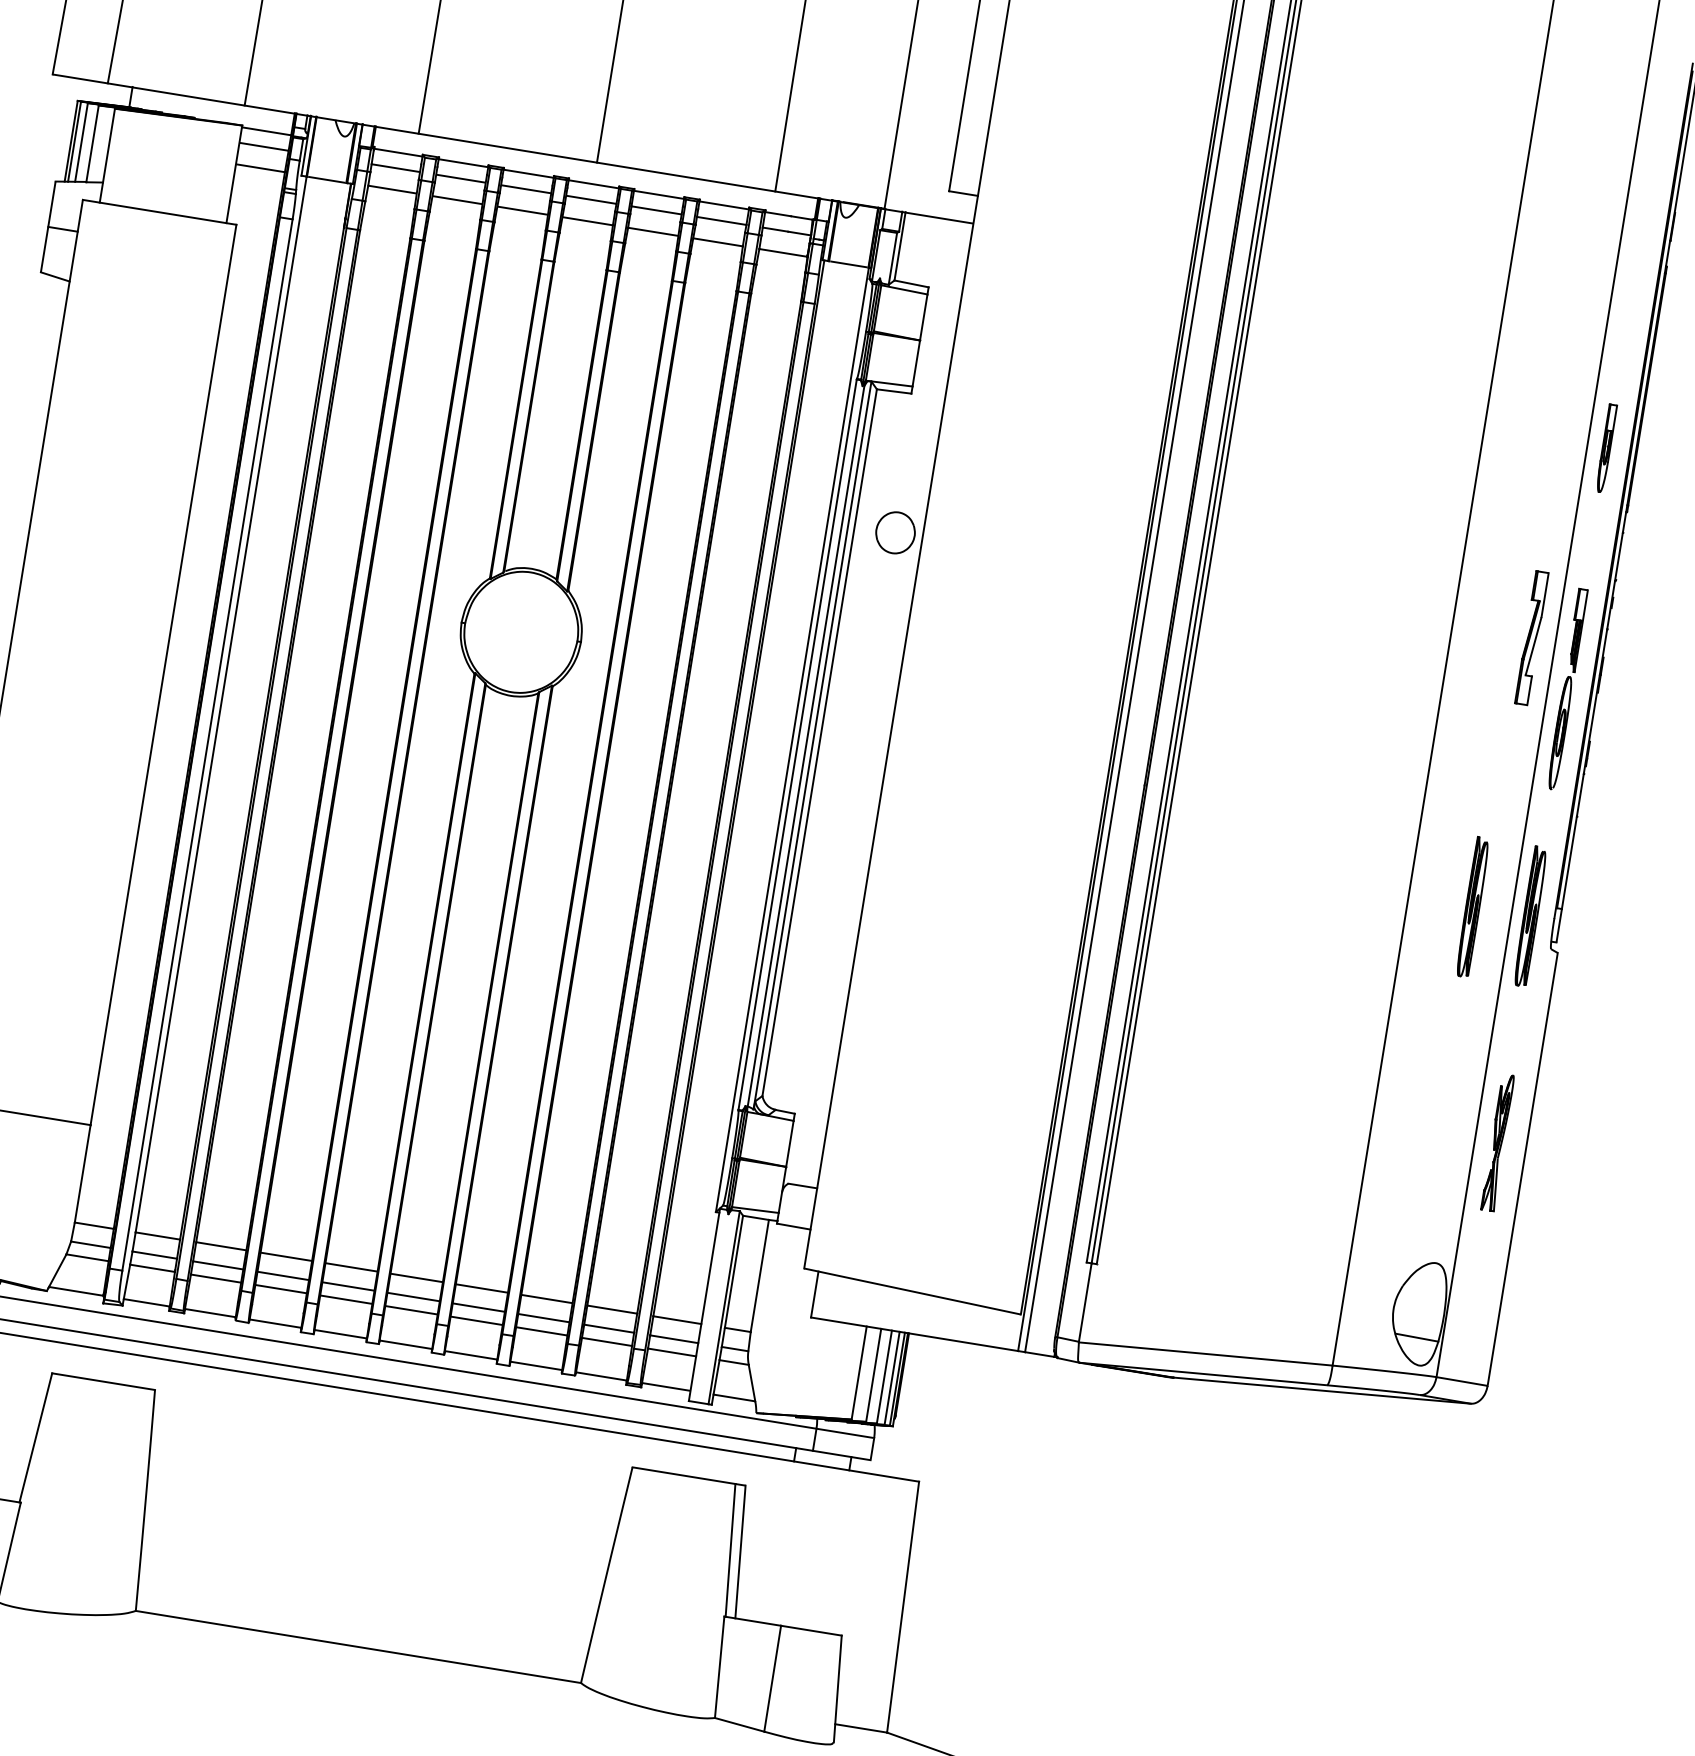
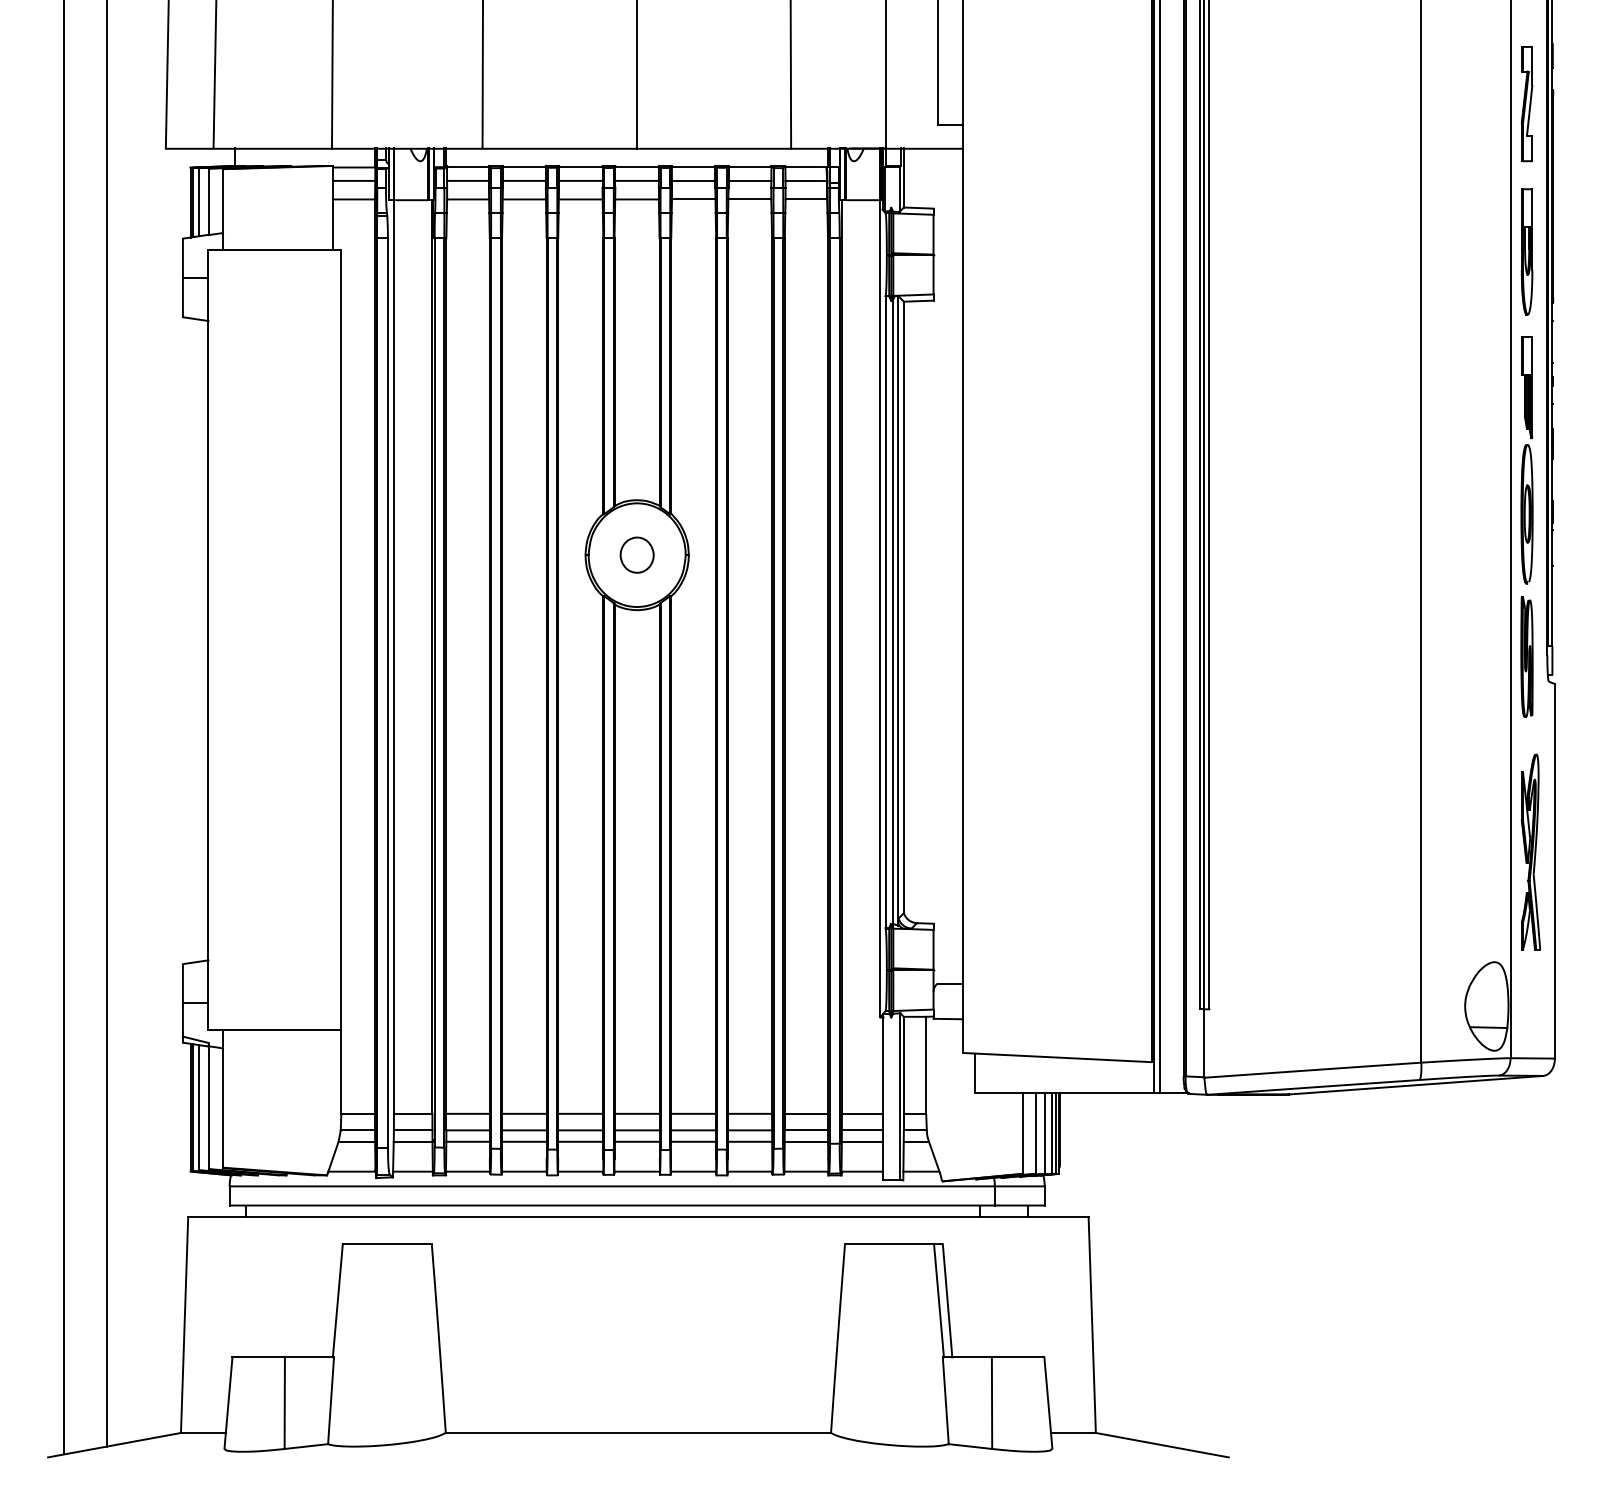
part: (1605, 447) -> (1526, 251), size x1.67
part: (894, 531) -> (636, 554), moved
part: (1531, 638) -> (1526, 104), moved
part: (1566, 689) -> (1526, 460), size x1.43
part: (1472, 906) -> (1476, 656), removed
part: (1498, 1141) -> (1530, 851), size x1.67

